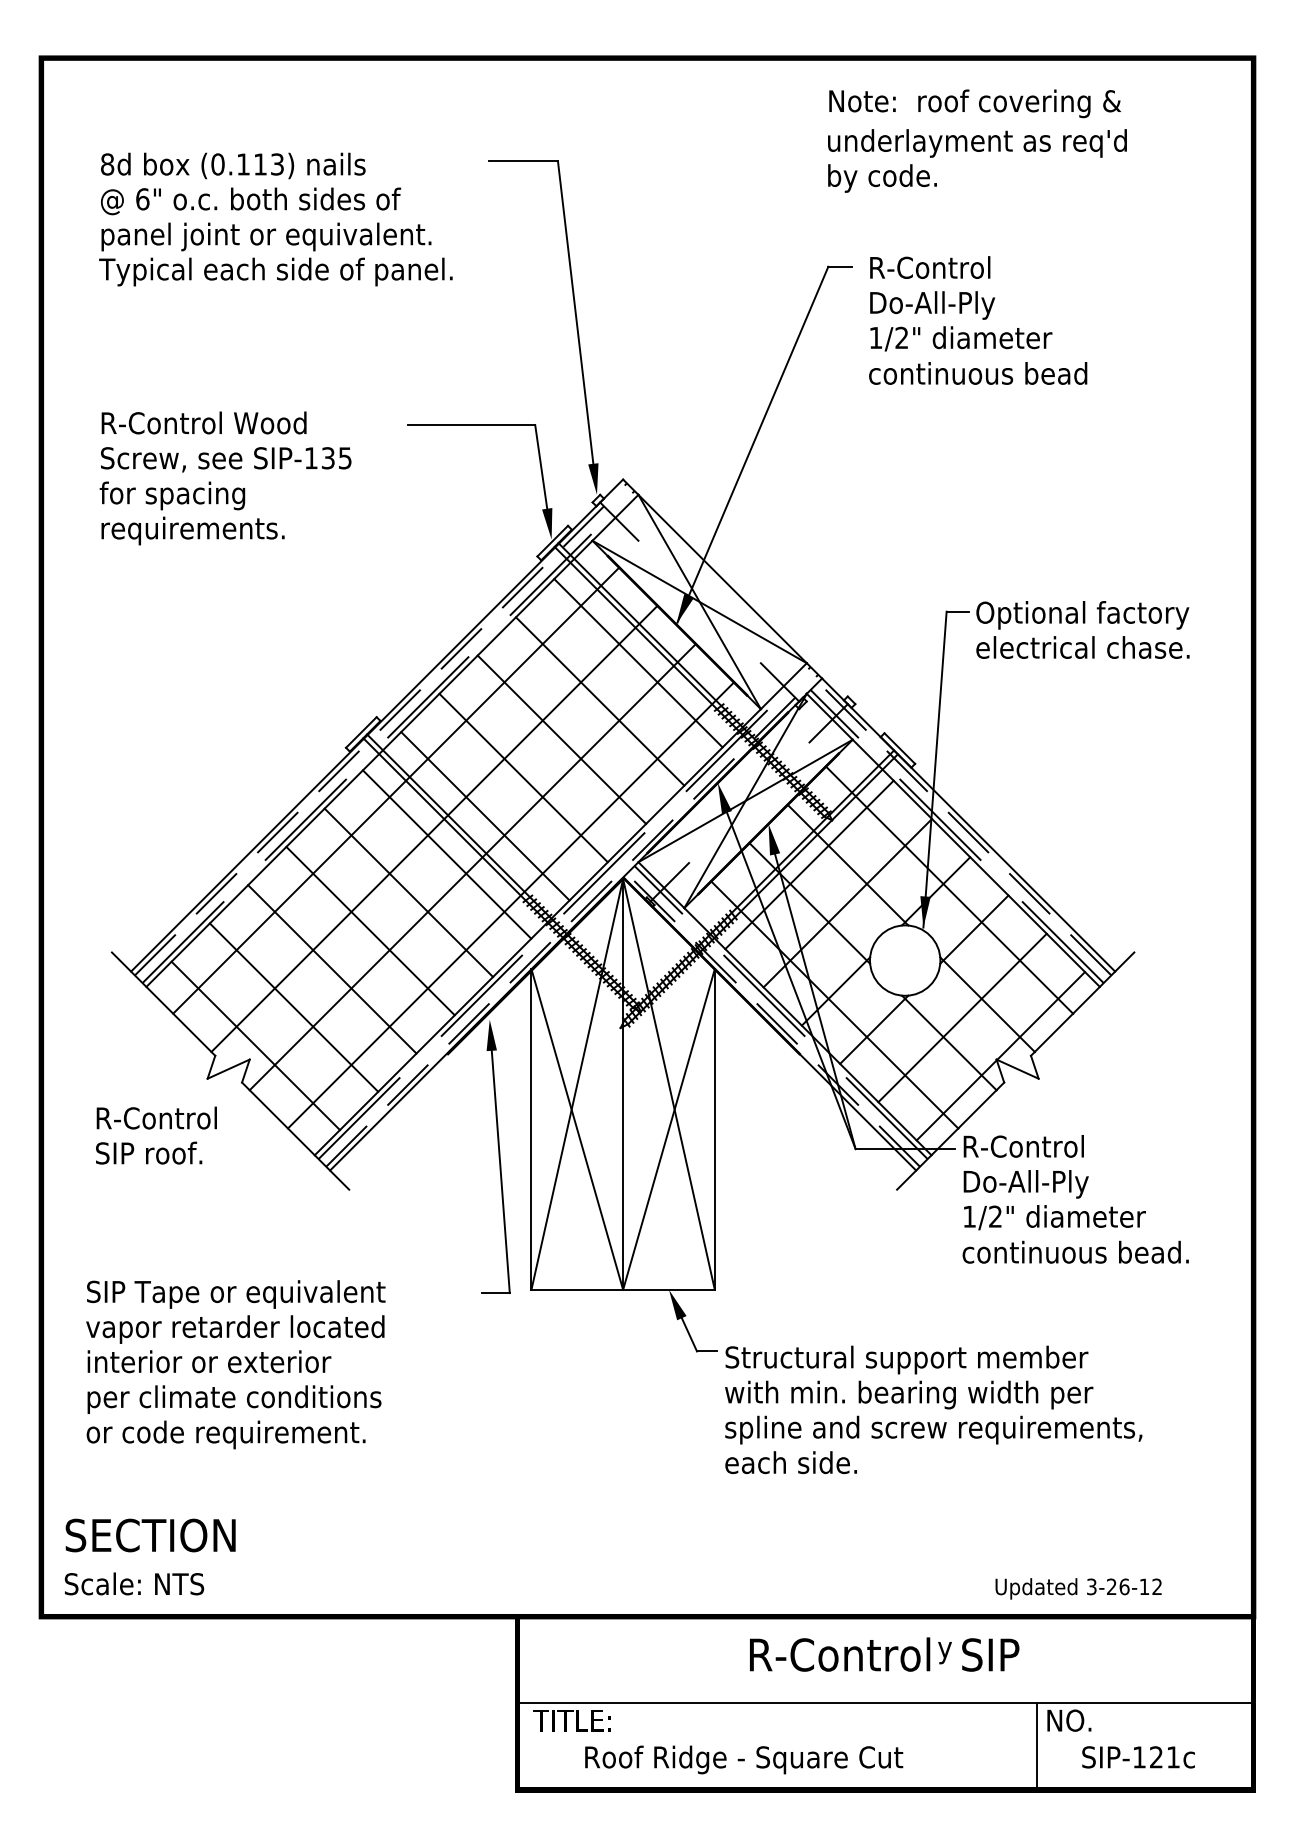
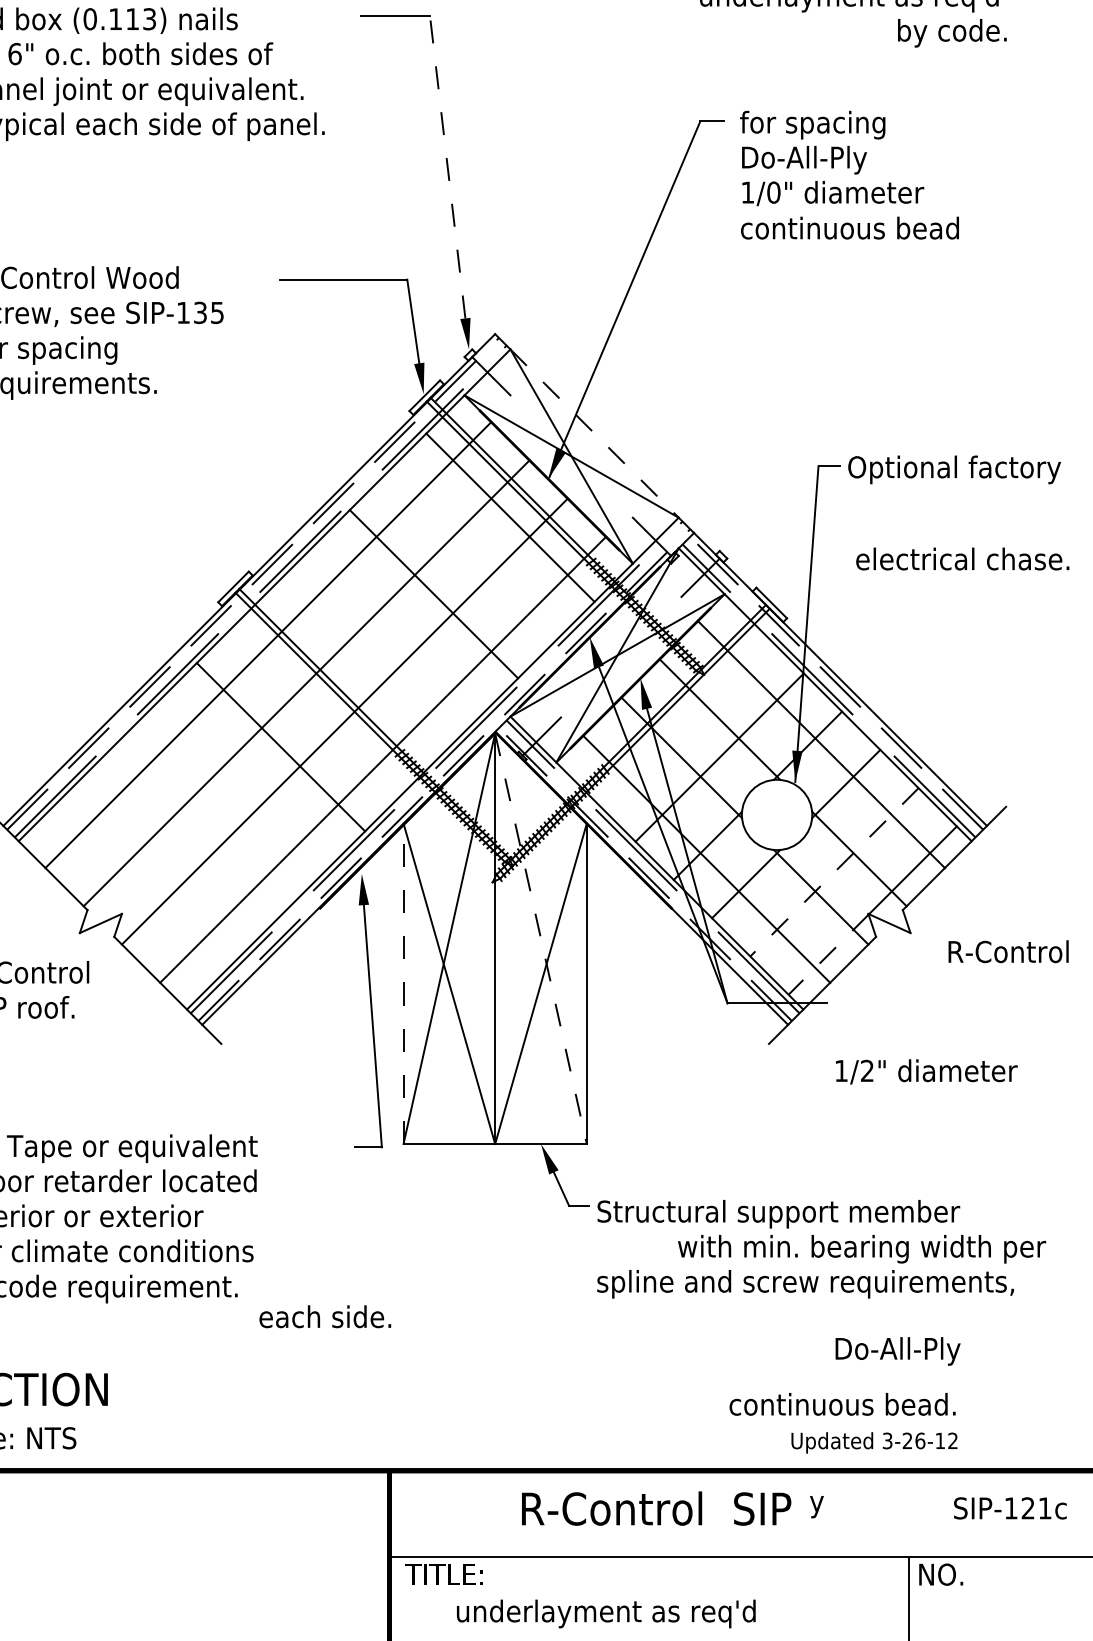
text: (882, 178) -> (952, 33), moved
text: (940, 270) -> (812, 125), R-Control -> for spacing
line: (575, 312) -> (447, 167), solid -> dashed
text: (901, 337) -> (773, 192), 1/2" -> 1/0"
line: (722, 579) -> (594, 434), solid -> dashed
text: (1082, 647) -> (962, 559), moved
line: (600, 701) -> (472, 556), removed
line: (523, 777) -> (395, 631), removed
line: (485, 816) -> (357, 670), removed
line: (446, 854) -> (318, 708), removed
line: (809, 864) -> (681, 718), removed
line: (370, 930) -> (242, 784), removed
line: (332, 969) -> (204, 823), removed
line: (293, 1007) -> (165, 861), removed
line: (962, 1018) -> (834, 872), solid -> dashed
line: (255, 1045) -> (127, 899), removed
line: (669, 1084) -> (541, 938), solid -> dashed
line: (956, 1100) -> (828, 954), solid -> dashed
line: (531, 1129) -> (403, 983), solid -> dashed
text: (1023, 1146) -> (1008, 951), moved
text: (1025, 1184) -> (897, 1351), moved
text: (1075, 1251) -> (842, 1403), moved
text: (909, 1394) -> (862, 1248), moved
text: (790, 1462) -> (324, 1316), moved
text: (1078, 1588) -> (874, 1442), moved
text: (884, 1654) -> (656, 1508), moved
text: (1138, 1757) -> (1010, 1508), moved
text: (743, 1759) -> (615, 1613), Roof Ridge - Square Cut -> underlayment as req'd

